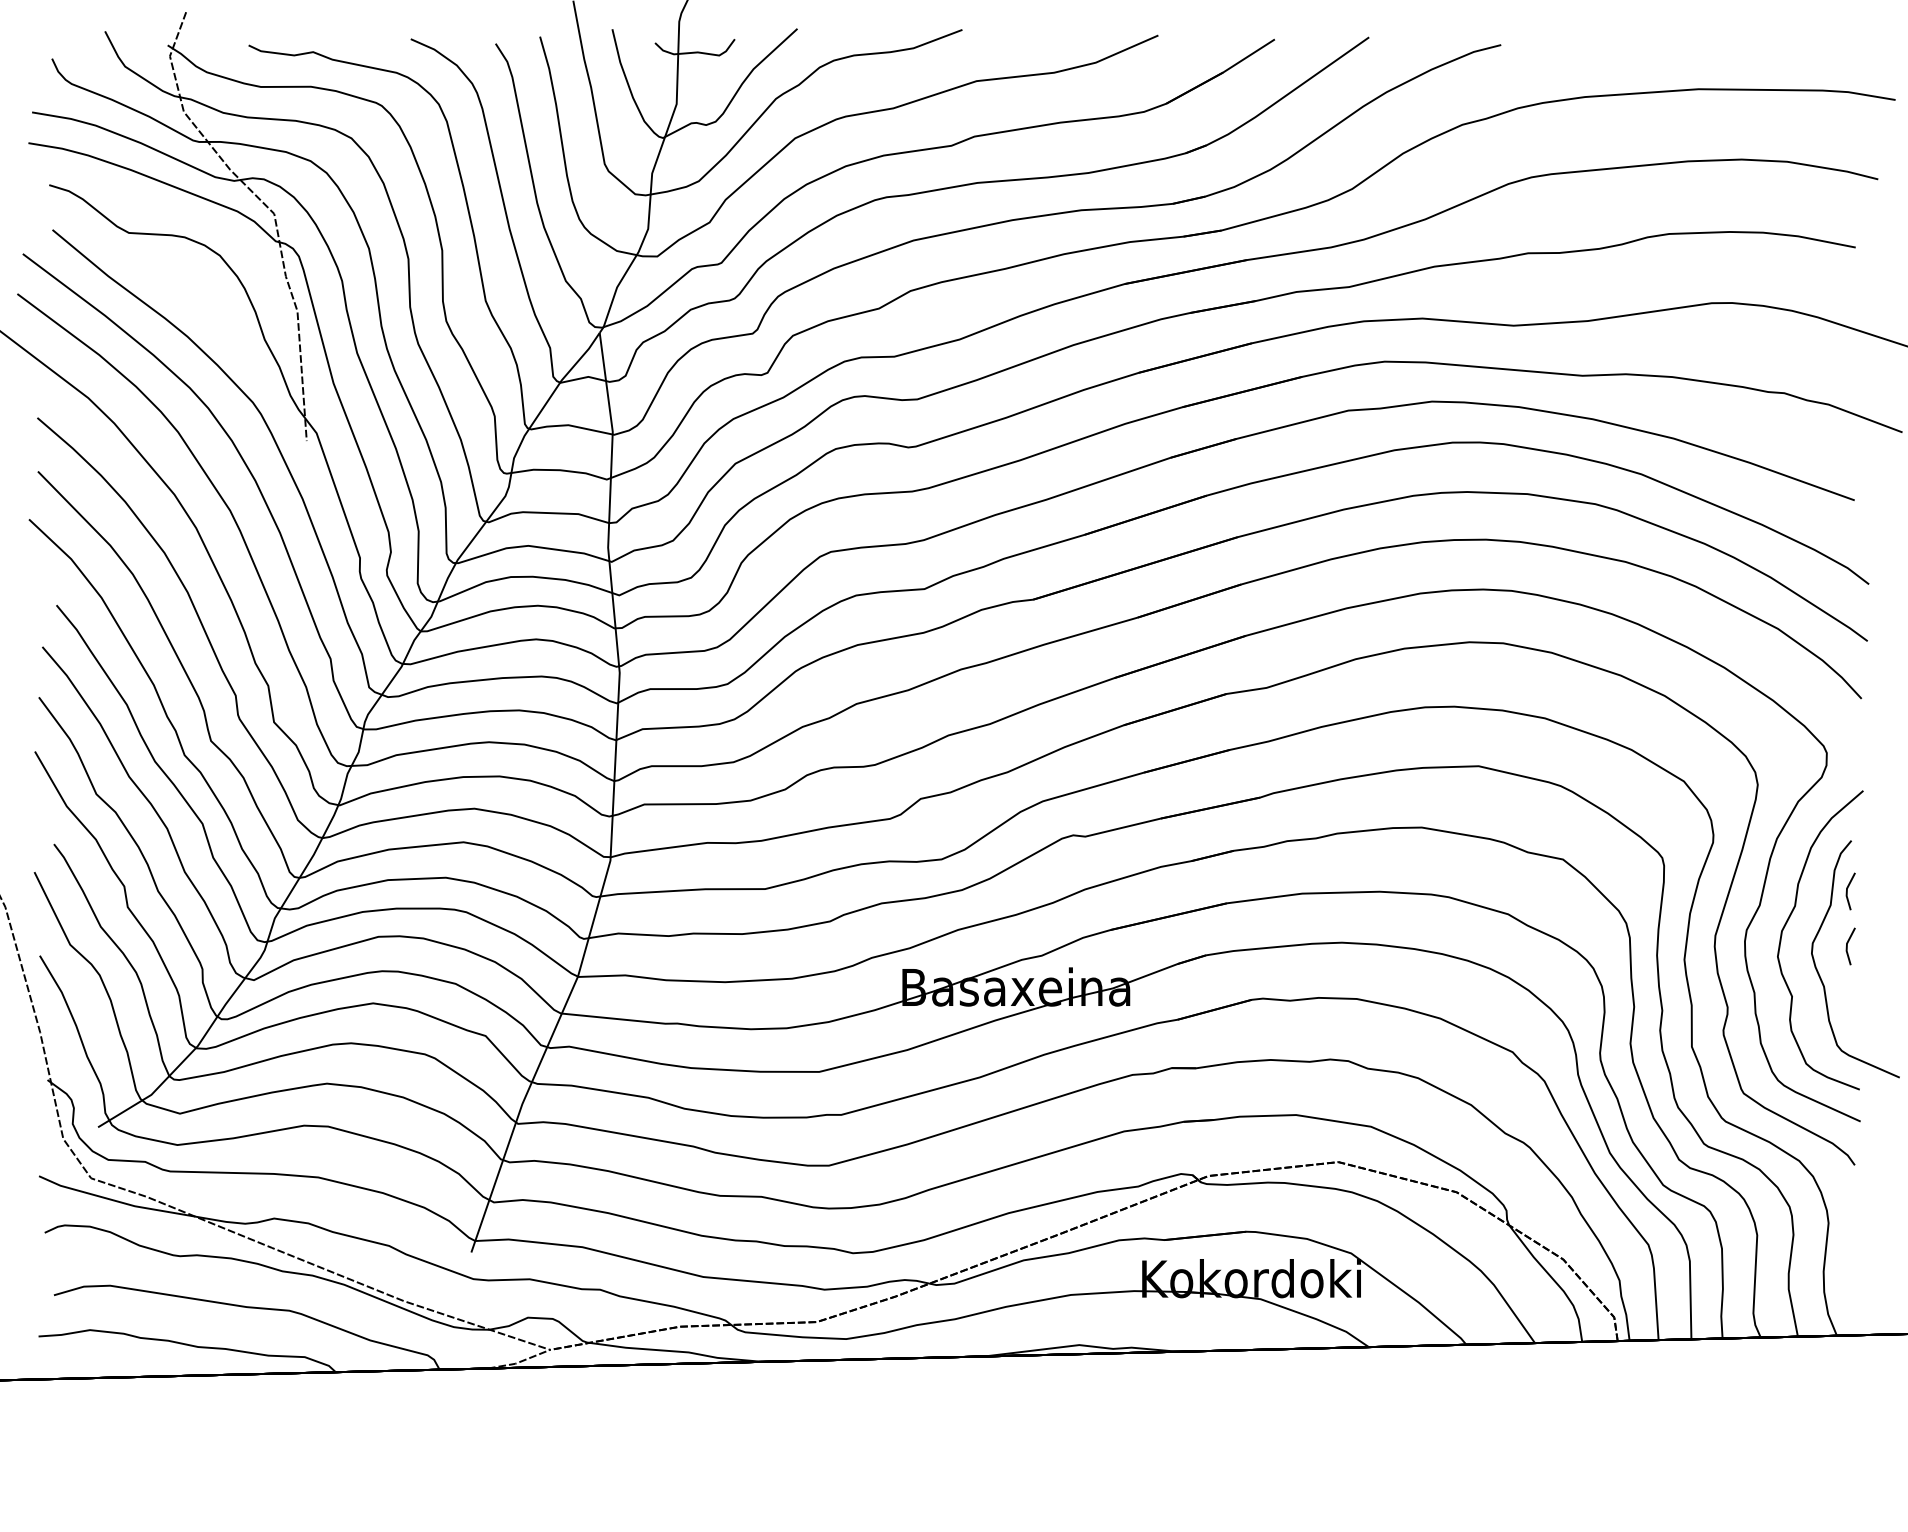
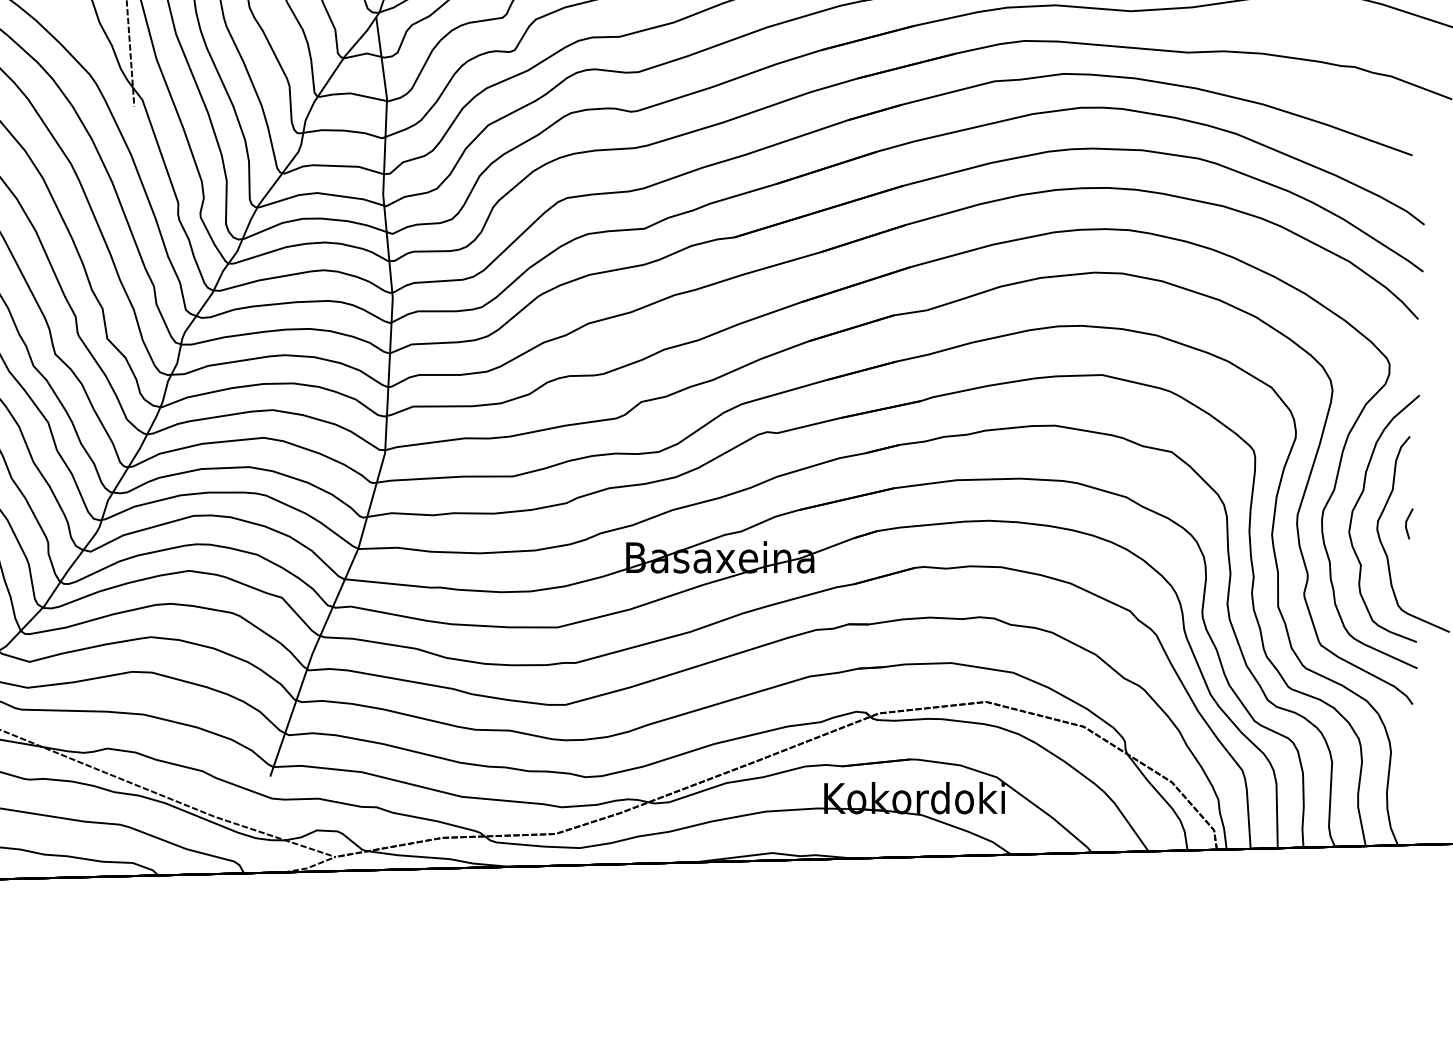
line: (1847, 891) -> (1406, 478), removed

